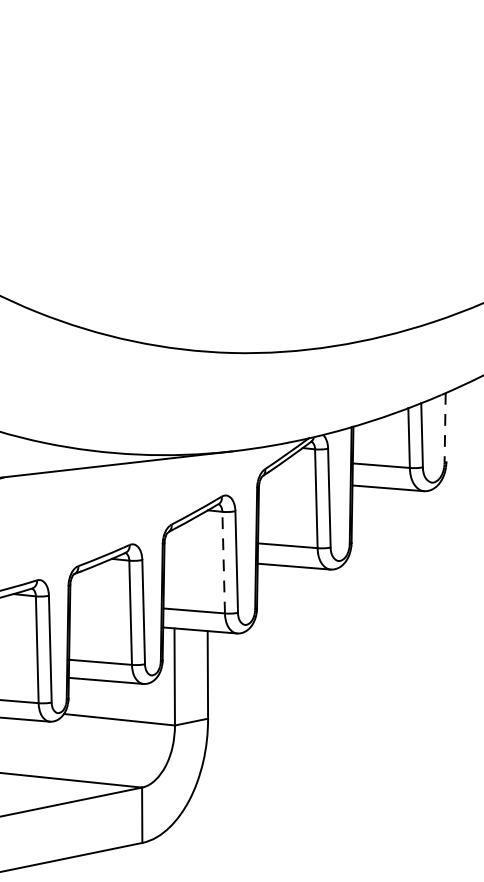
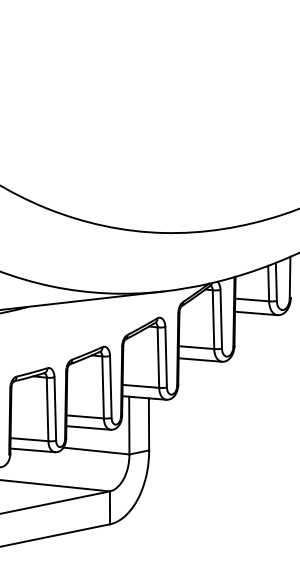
line: (445, 427) -> (290, 277), dashed -> solid
line: (223, 562) -> (158, 357), dashed -> solid

